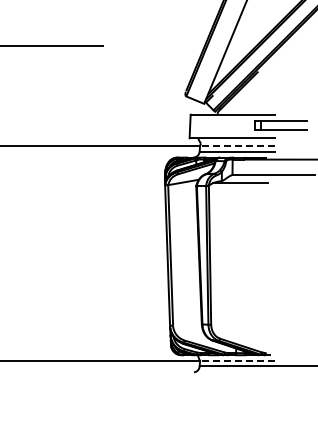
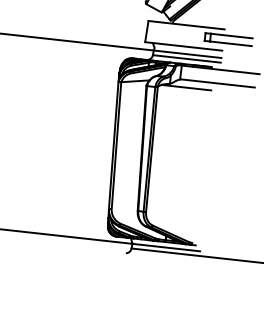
line: (237, 146) -> (187, 54), dashed -> solid
line: (237, 361) -> (166, 247), dashed -> solid

